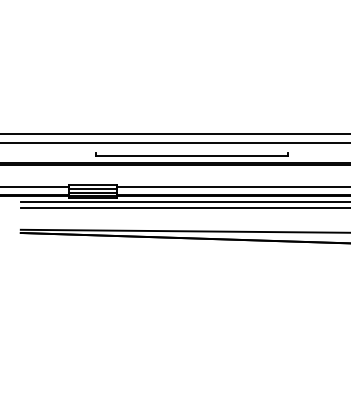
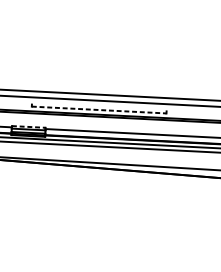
line: (192, 155) -> (99, 109), solid -> dashed
line: (93, 184) -> (29, 126), solid -> dashed

